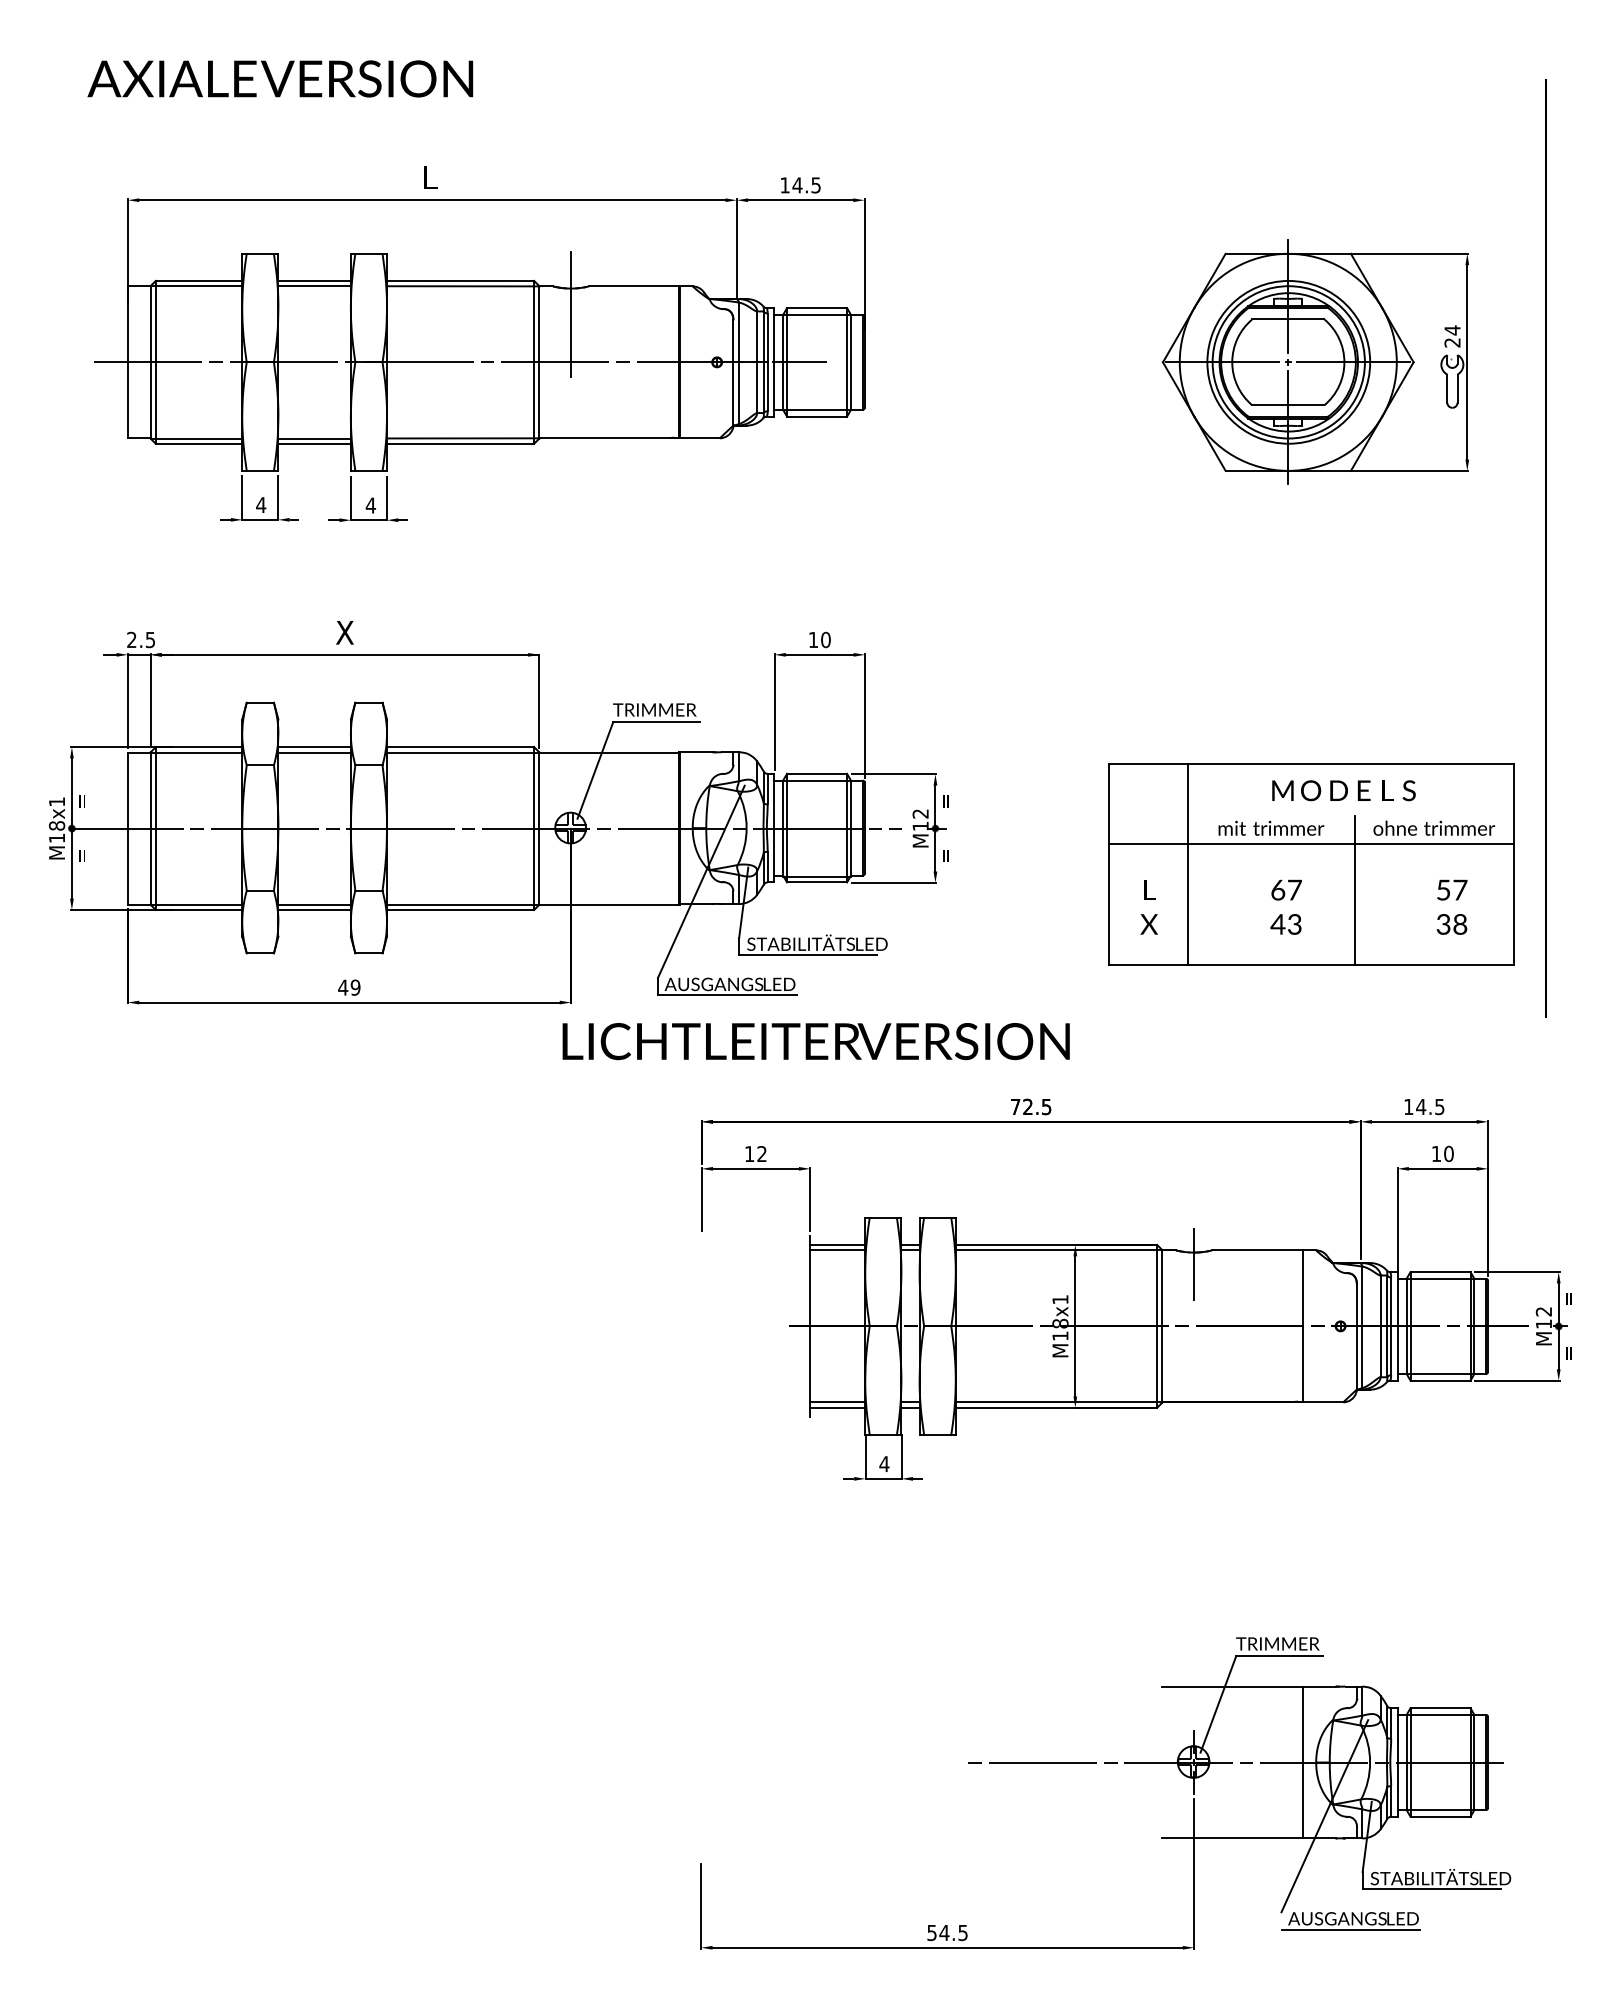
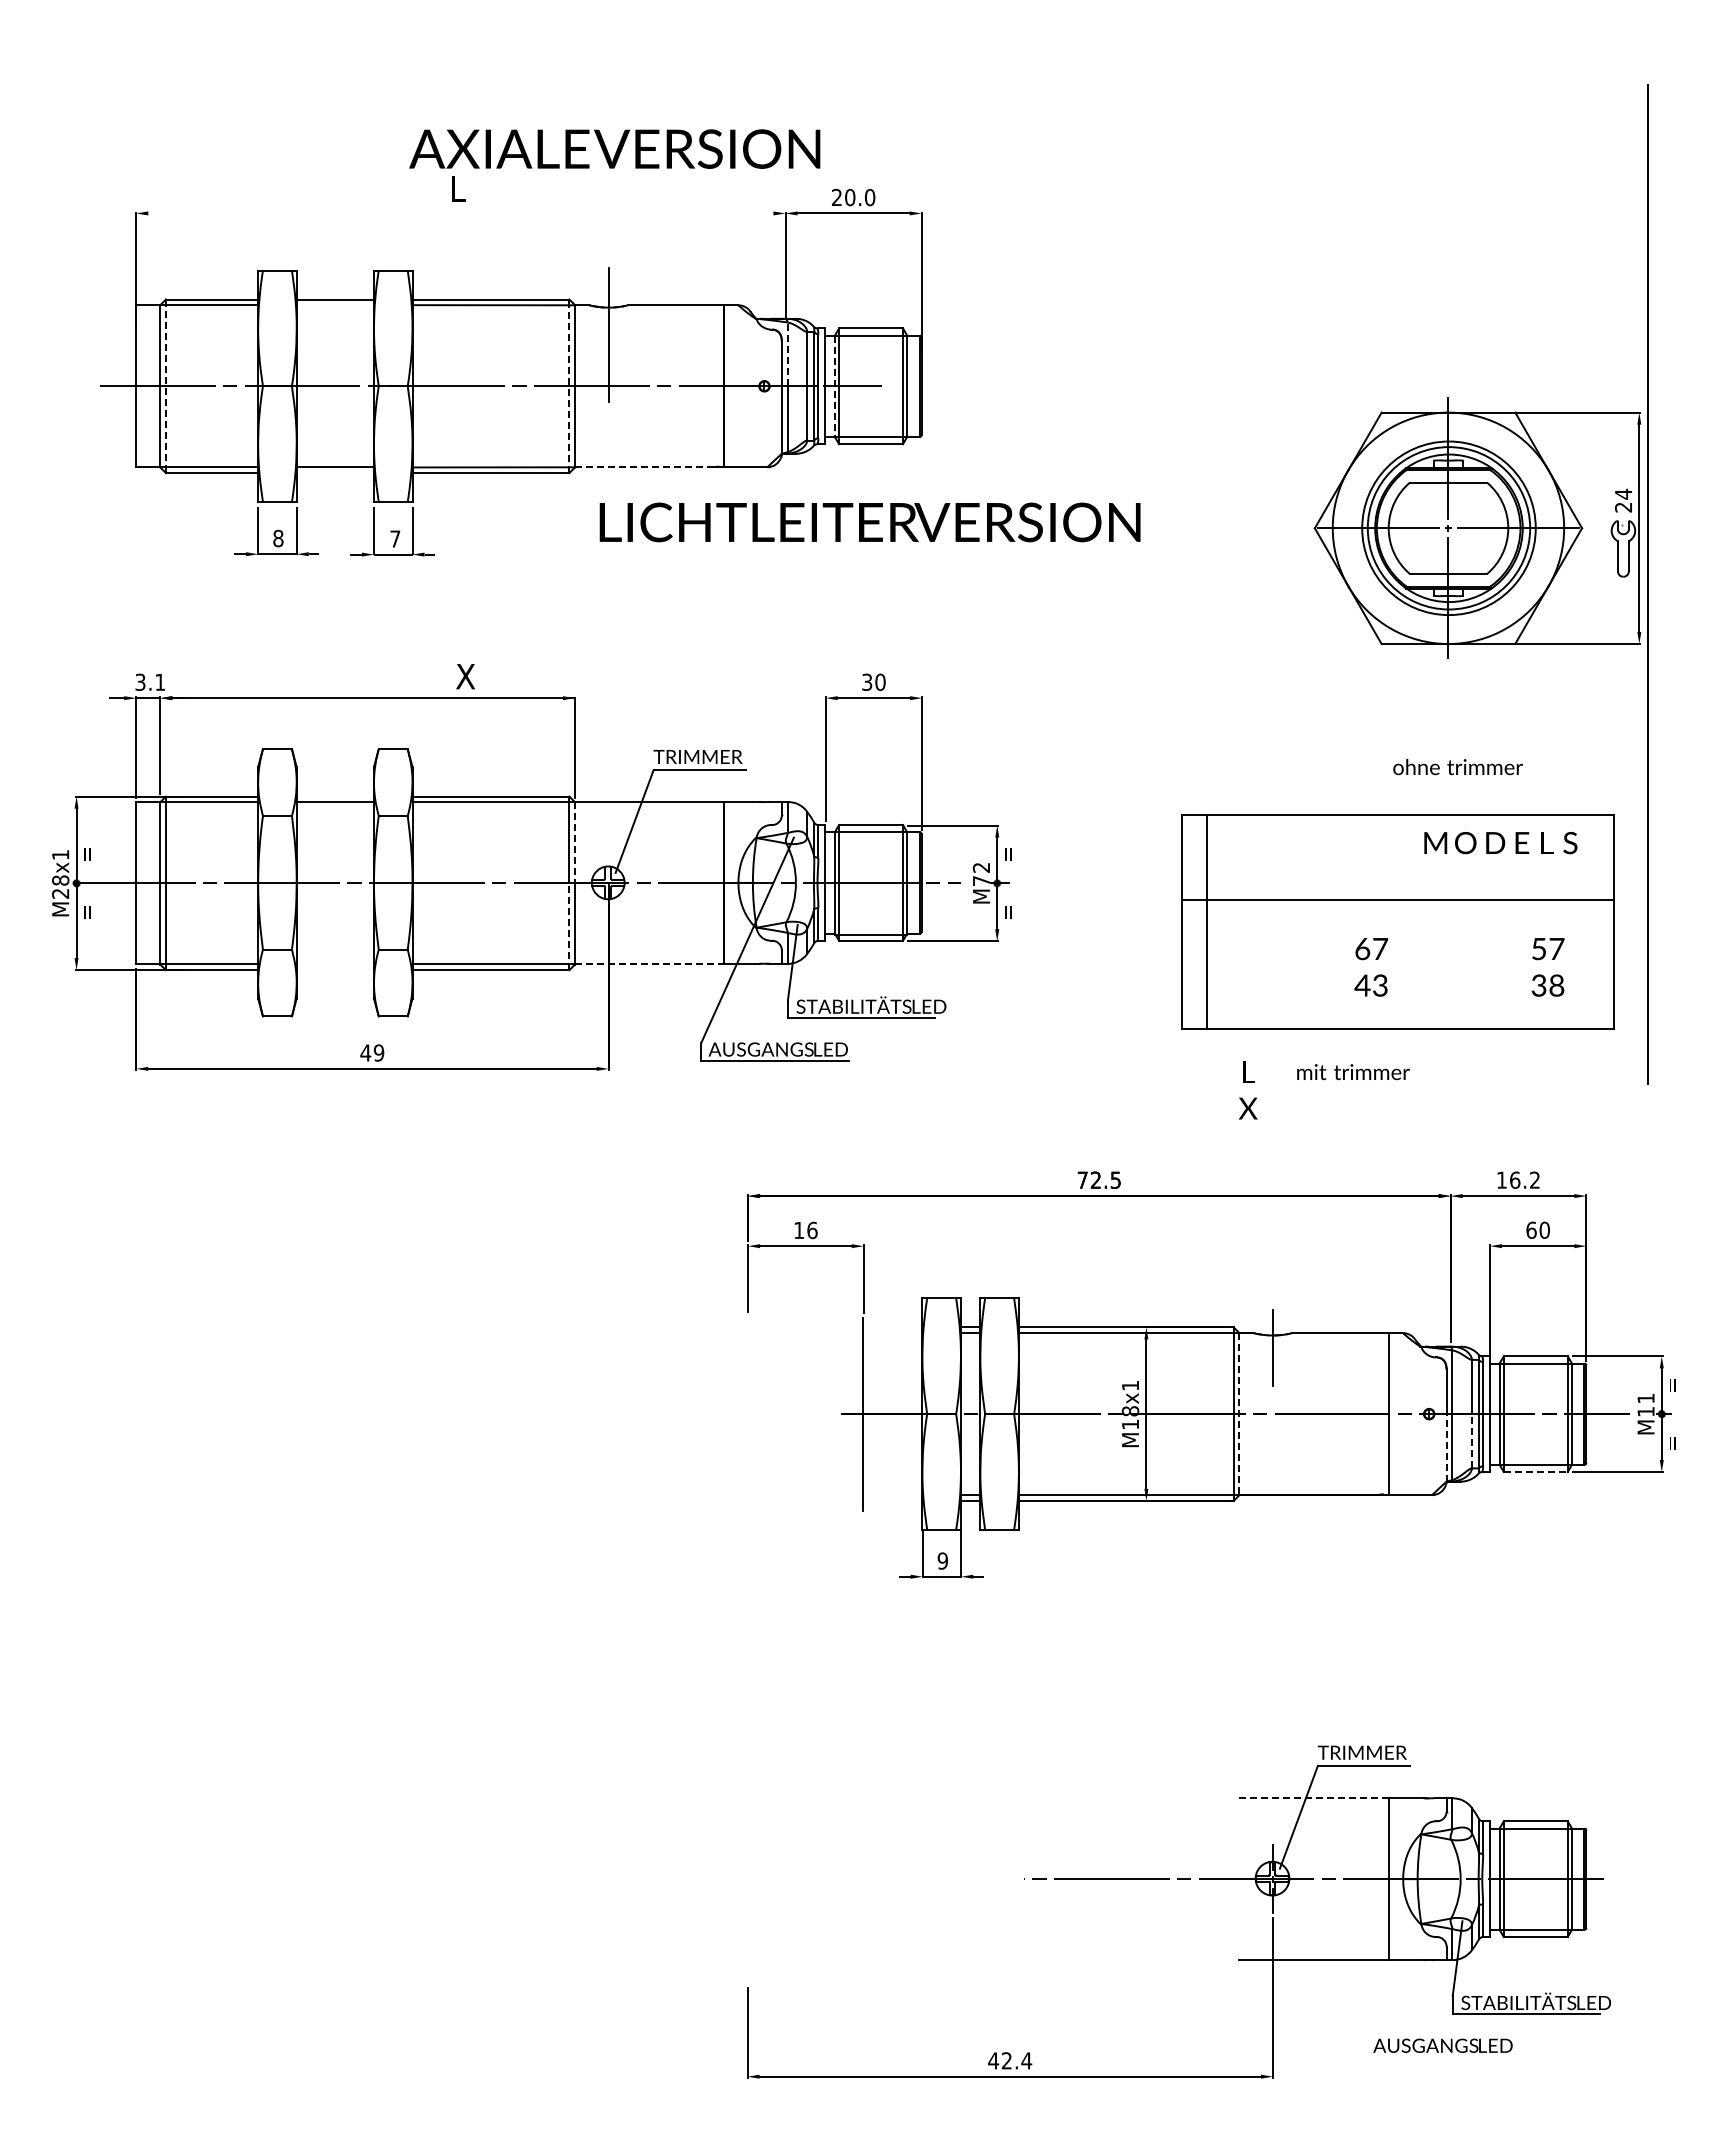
text: (280, 78) -> (614, 148), moved
text: (800, 185) -> (853, 197), 14.5 -> 20.0
line: (432, 200) -> (460, 213), removed
line: (313, 286) -> (334, 305), removed
line: (738, 332) -> (787, 354), solid -> dashed
part: (1315, 361) -> (1477, 527), moved
line: (155, 362) -> (165, 386), solid -> dashed
line: (534, 362) -> (569, 386), solid -> dashed
line: (782, 362) -> (834, 386), solid -> dashed
line: (604, 438) -> (644, 467), solid -> dashed
line: (313, 444) -> (334, 473), removed
text: (260, 505) -> (277, 538), 4 -> 8
text: (370, 505) -> (394, 538), 4 -> 7
text: (344, 632) -> (465, 676), moved
text: (141, 639) -> (150, 681), 2.5 -> 3.1
text: (813, 639) -> (867, 681), 10 -> 30
line: (313, 747) -> (334, 796), removed
line: (539, 790) -> (575, 842), solid -> dashed
text: (1343, 791) -> (1500, 843), moved
text: (920, 825) -> (981, 880), M12 -> M72
text: (1271, 828) -> (1353, 1072), moved
text: (1433, 828) -> (1457, 767), moved
text: (56, 838) -> (60, 893), M18x1 -> M28x1
line: (1188, 864) -> (1207, 921), moved
line: (534, 869) -> (569, 926), solid -> dashed
line: (1354, 890) -> (1444, 949), removed
line: (313, 904) -> (334, 964), removed
line: (609, 904) -> (649, 964), solid -> dashed
text: (1148, 907) -> (1247, 1090), moved
line: (313, 910) -> (334, 970), removed
text: (815, 1041) -> (869, 522), moved
text: (1429, 1106) -> (1524, 1179), 14.5 -> 16.2
text: (1436, 1153) -> (1531, 1229), 10 -> 60
text: (762, 1154) -> (812, 1230), 12 -> 16
line: (837, 1245) -> (892, 1327), removed
line: (837, 1250) -> (892, 1333), removed
text: (1543, 1311) -> (1645, 1398), M12 -> M11
line: (1162, 1326) -> (1239, 1414), solid -> dashed
line: (1380, 1351) -> (1471, 1440), solid -> dashed
line: (1356, 1357) -> (1446, 1447), solid -> dashed
line: (1440, 1381) -> (1535, 1472), solid -> dashed
line: (837, 1402) -> (892, 1495), removed
line: (837, 1407) -> (892, 1500), removed
text: (884, 1463) -> (942, 1560), 4 -> 9
line: (1232, 1686) -> (1314, 1798), solid -> dashed
line: (1324, 1815) -> (1412, 1935), removed
line: (1351, 1929) -> (1440, 2057), removed
text: (947, 1932) -> (1010, 2060), 54.5 -> 42.4

